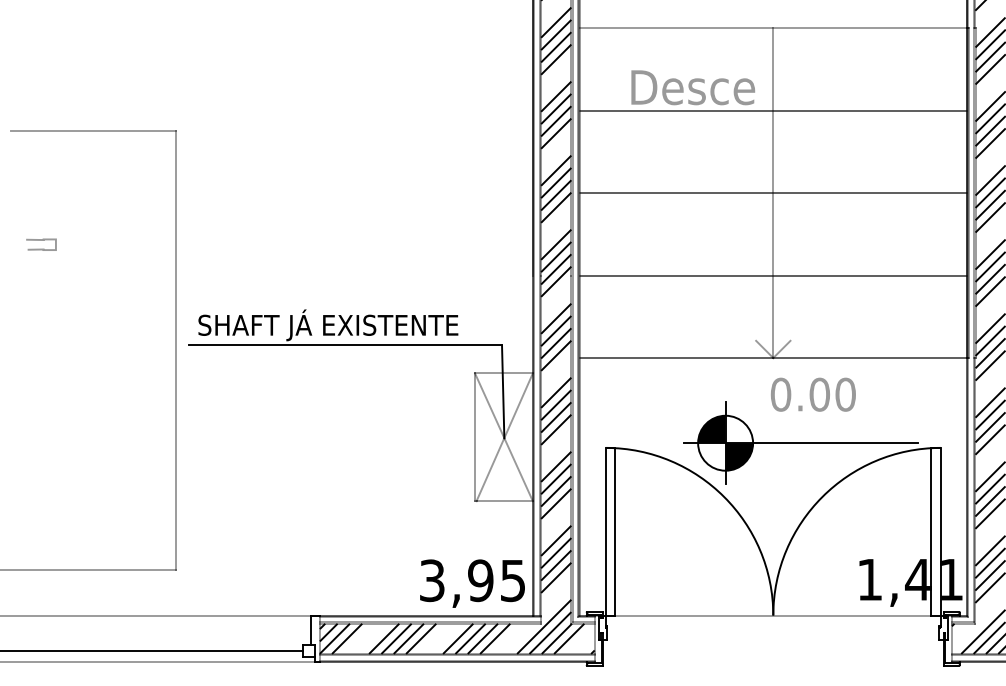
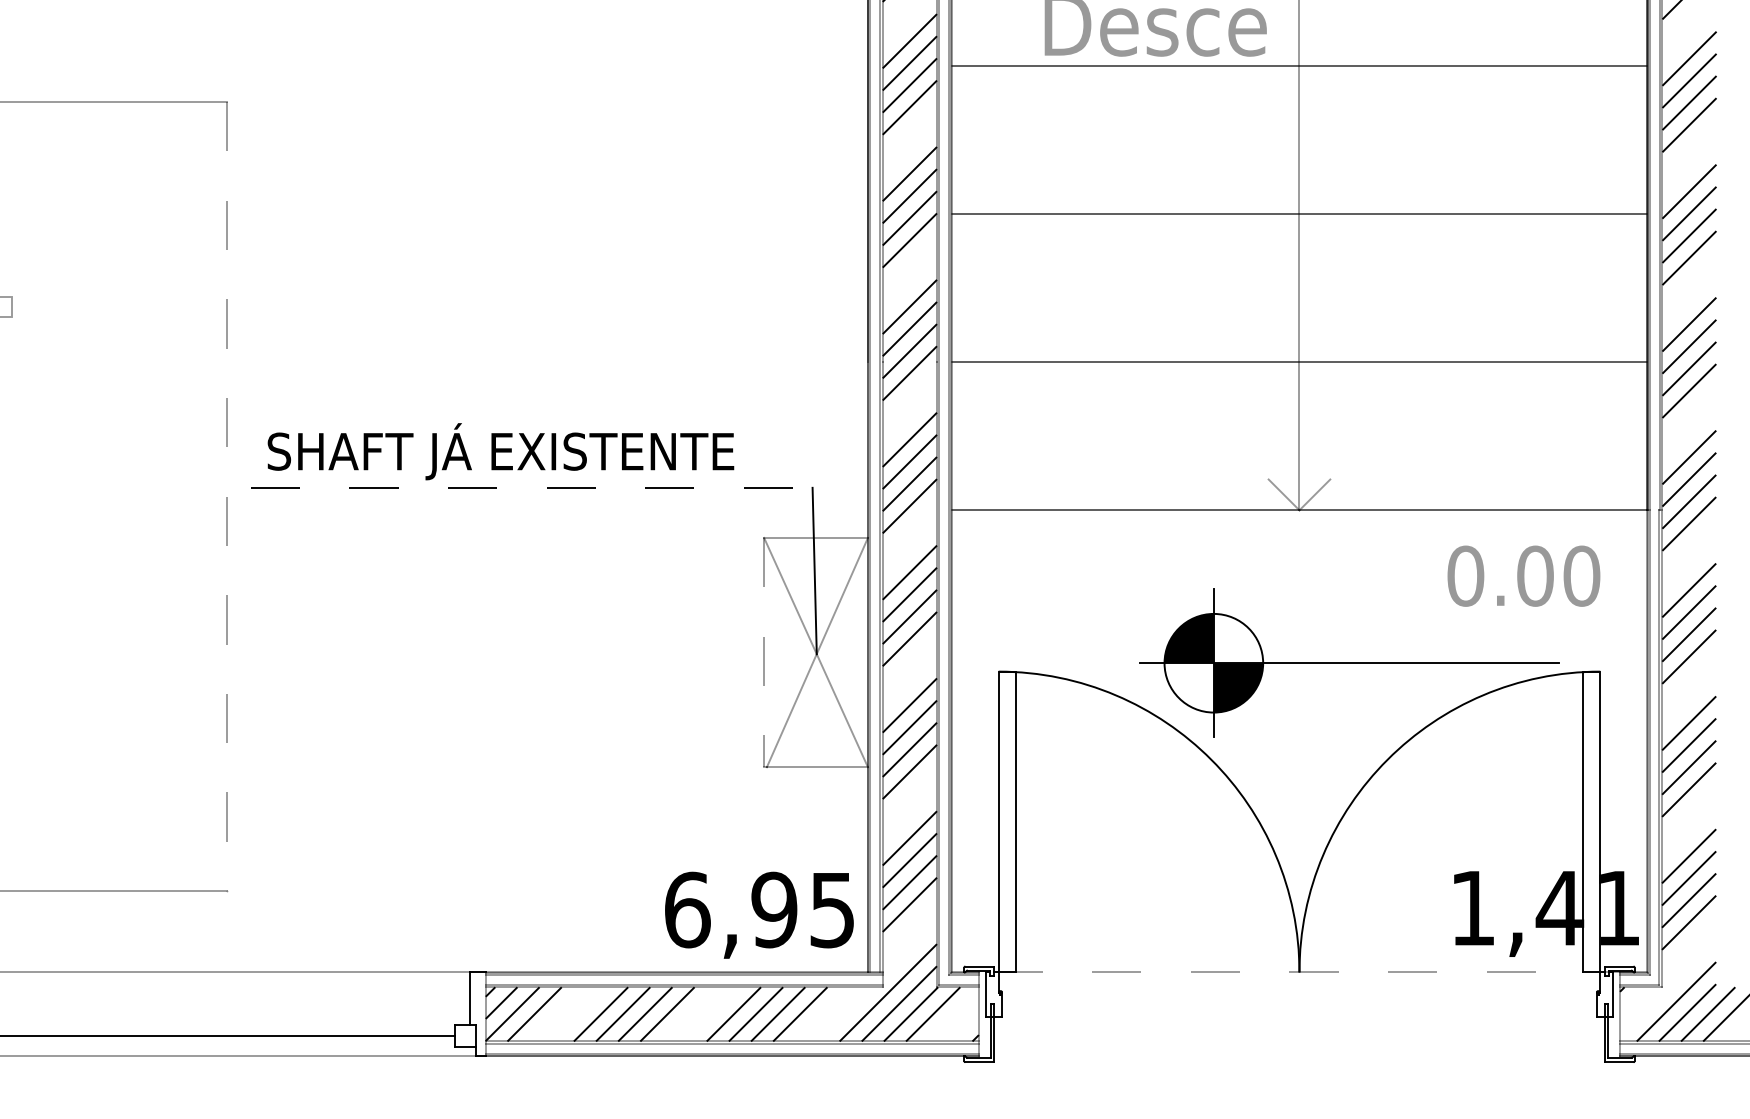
line: (345, 345) -> (531, 487), solid -> dashed
line: (175, 350) -> (226, 496), solid -> dashed
text: (813, 394) -> (1524, 575), moved
line: (475, 437) -> (764, 652), solid -> dashed
text: (432, 580) -> (687, 909), 3,95 -> 6,95
line: (773, 615) -> (1299, 972), solid -> dashed

